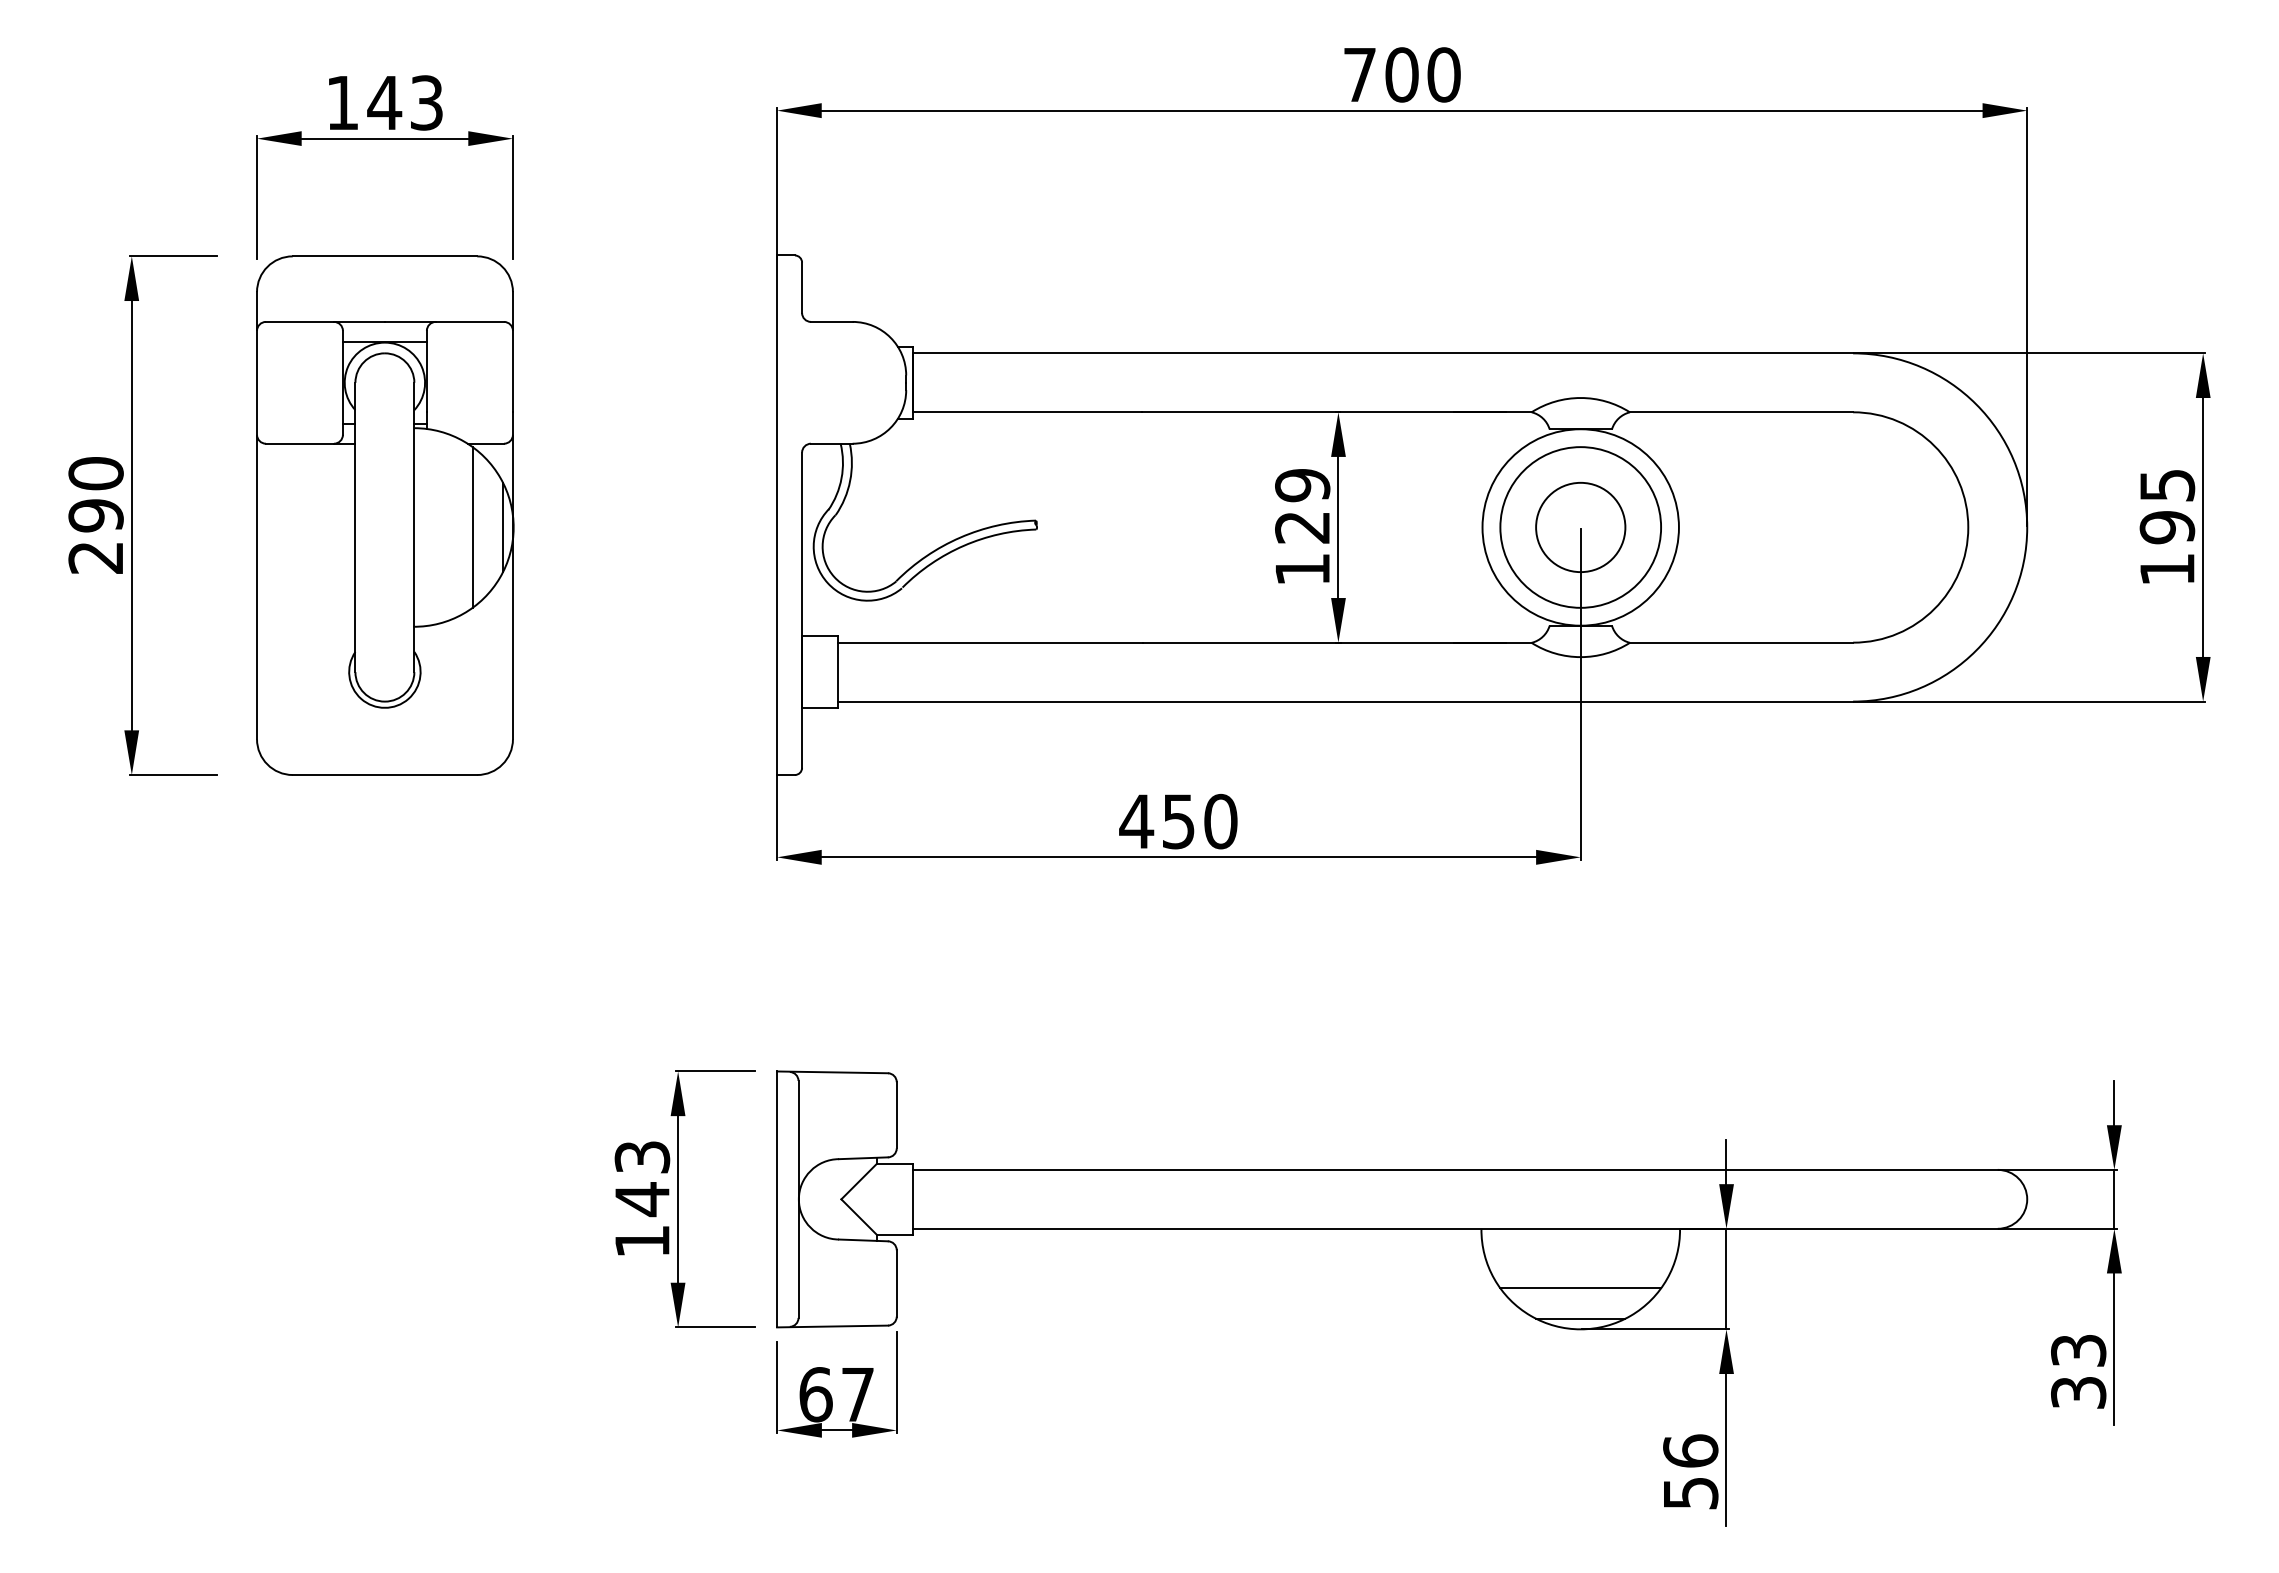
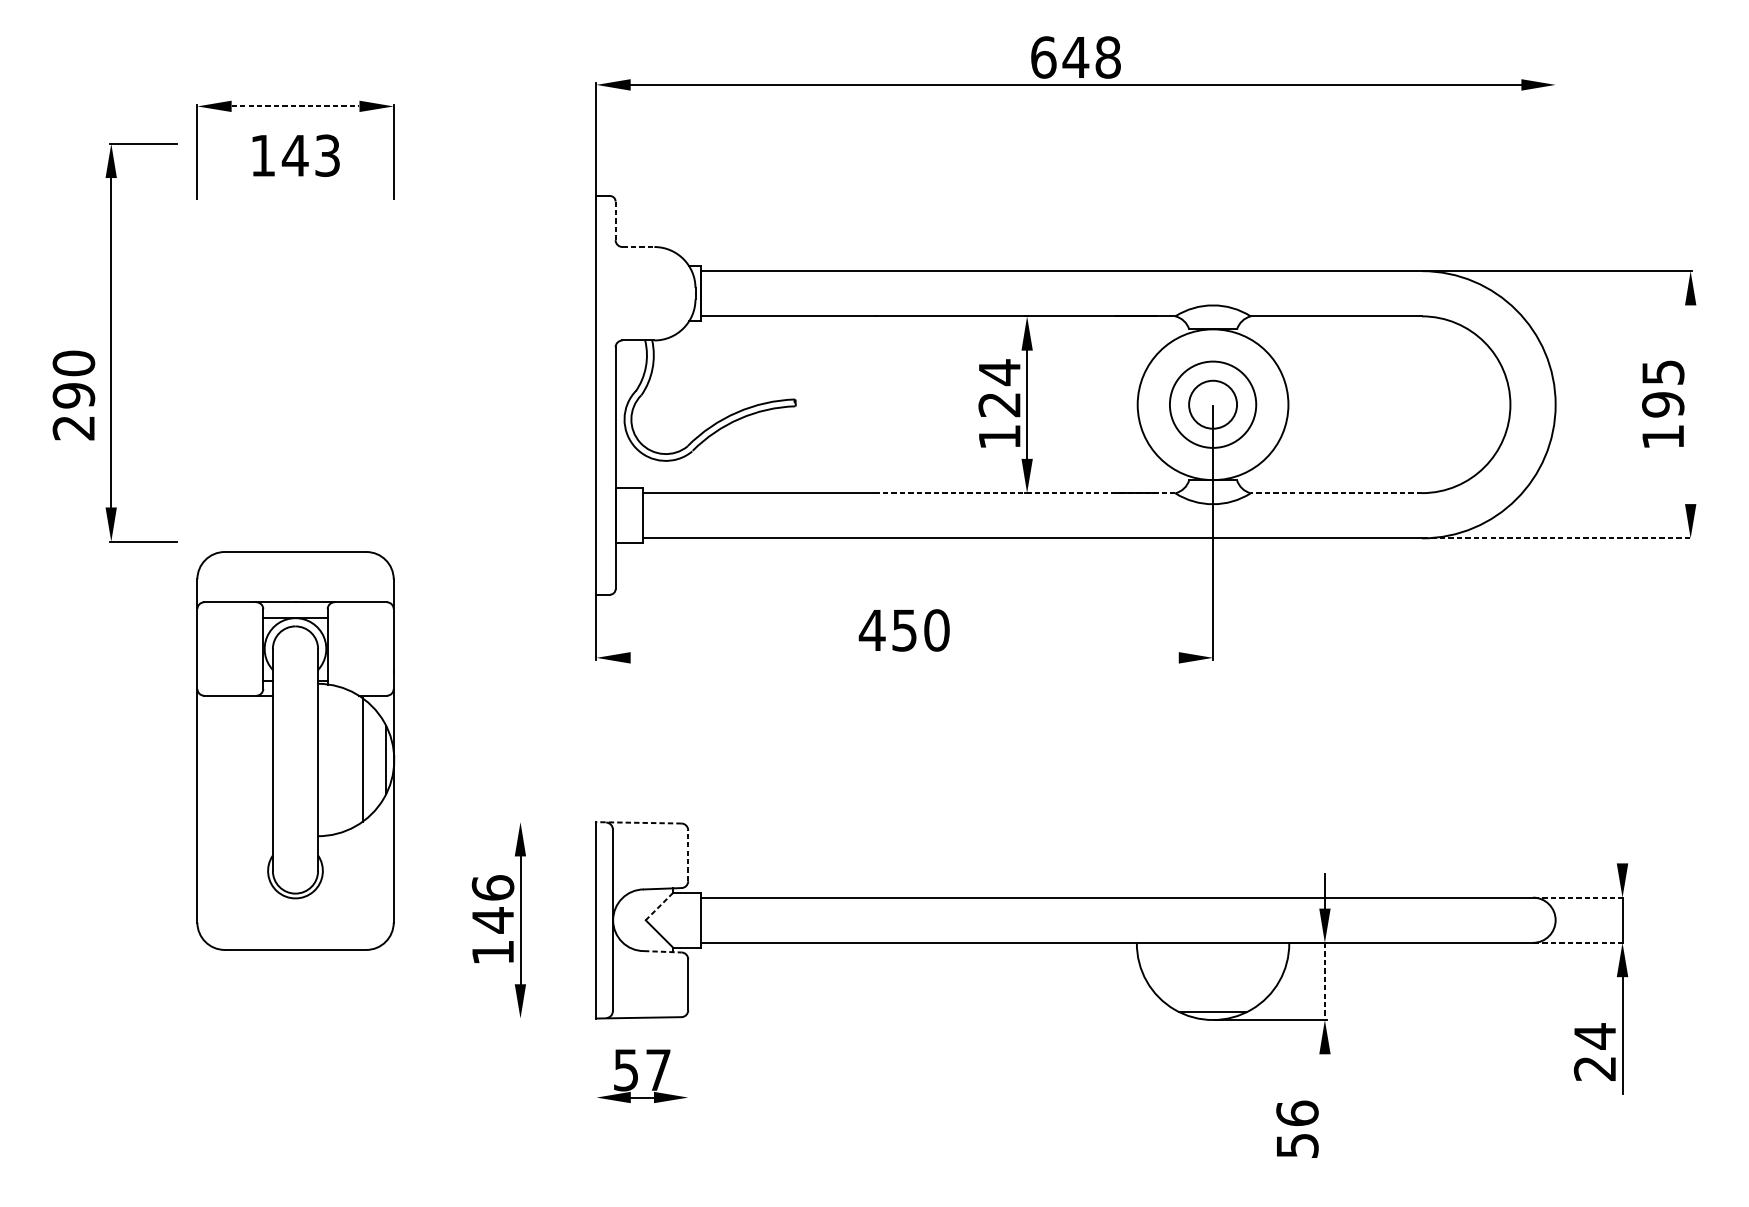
text: (1401, 74) -> (1075, 57), 700 -> 648
text: (385, 102) -> (295, 155), moved
line: (385, 138) -> (295, 106), solid -> dashed
line: (802, 288) -> (615, 221), solid -> dashed
line: (2027, 317) -> (1555, 243), removed
line: (831, 321) -> (638, 246), solid -> dashed
text: (1302, 485) -> (999, 372), 129 -> 124
part: (132, 515) -> (111, 342), moved
part: (385, 515) -> (295, 750), moved
circle: (1580, 527) -> (1212, 404), size x0.7
circle: (1580, 527) -> (1212, 404), size x0.7
line: (2203, 527) -> (1690, 404), removed
line: (1336, 642) -> (1025, 493), solid -> dashed
line: (1741, 642) -> (1336, 493), solid -> dashed
line: (2029, 701) -> (1557, 538), solid -> dashed
line: (1178, 857) -> (904, 657), removed
line: (715, 1071) -> (549, 822), removed
line: (832, 1072) -> (638, 822), solid -> dashed
line: (2114, 1102) -> (1622, 845), removed
line: (896, 1114) -> (688, 855), solid -> dashed
text: (642, 1156) -> (493, 887), 143 -> 146
line: (2057, 1169) -> (1578, 897), solid -> dashed
line: (858, 1181) -> (658, 906), solid -> dashed
line: (2057, 1228) -> (1578, 942), solid -> dashed
line: (863, 1240) -> (662, 951), solid -> dashed
line: (1726, 1279) -> (1324, 981), solid -> dashed
line: (1580, 1288) -> (1212, 988), removed
line: (715, 1327) -> (549, 1018), removed
text: (2078, 1370) -> (1594, 1051), 33 -> 24
line: (896, 1381) -> (688, 1060), removed
line: (777, 1387) -> (596, 1064), removed
text: (815, 1394) -> (625, 1070), 67 -> 57
line: (1726, 1449) -> (1324, 1112), removed

